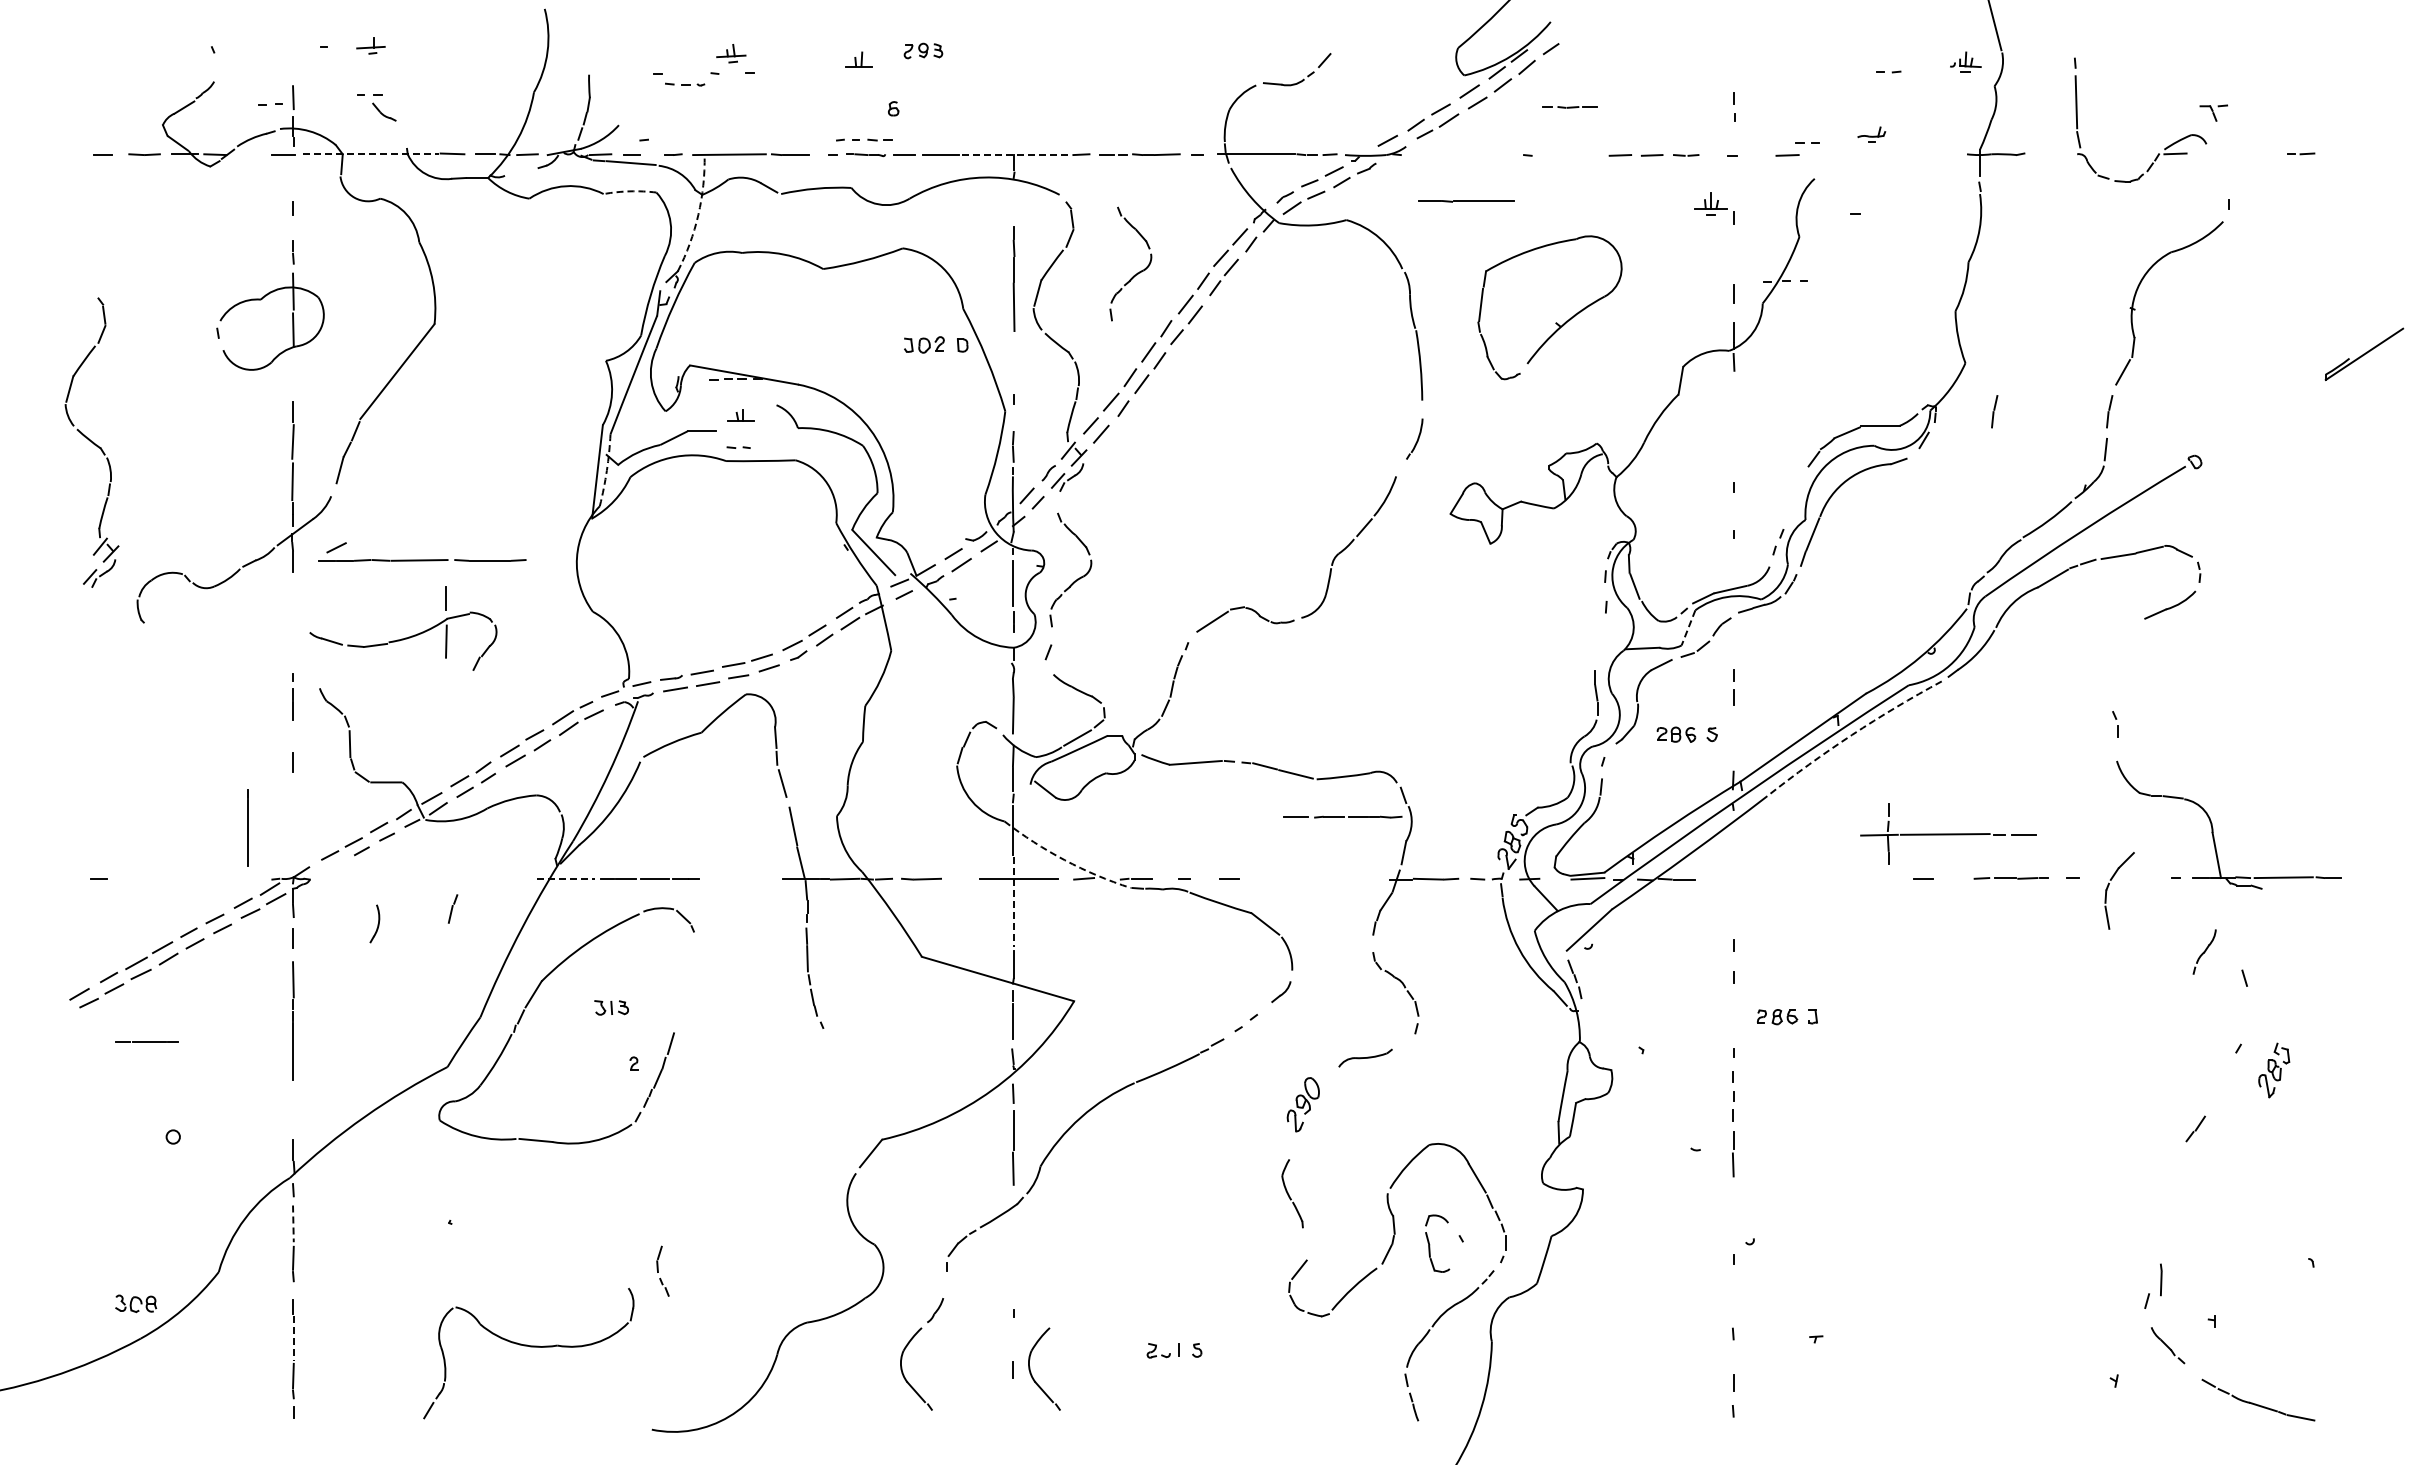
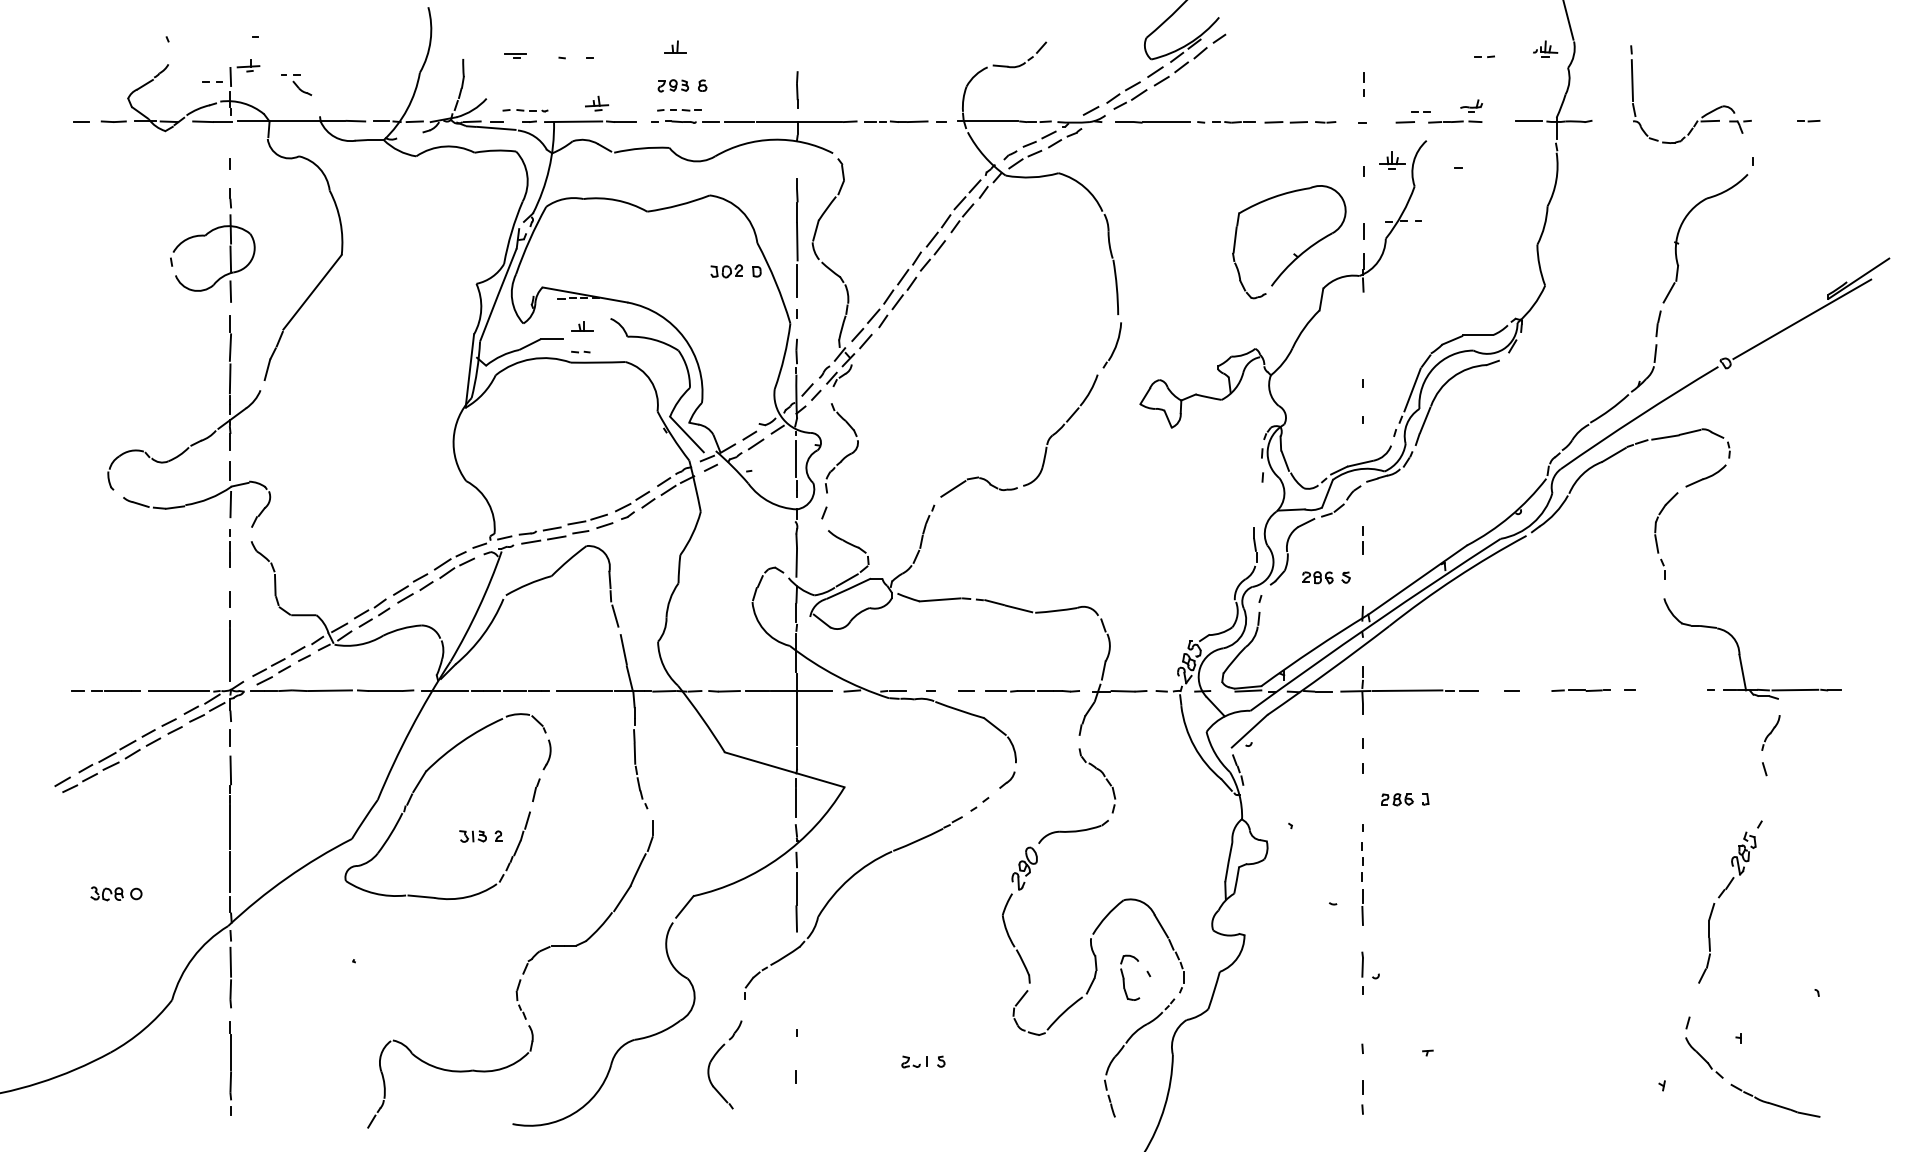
part: (370, 45) -> (248, 65), moved
part: (923, 50) -> (673, 85), moved
part: (731, 53) -> (597, 103), moved
line: (655, 67) -> (515, 53), added
part: (685, 84) -> (532, 110), moved
line: (1569, 107) -> (1233, 122), moved
part: (2213, 112) -> (1740, 126), moved
line: (1013, 113) -> (796, 89), added
line: (257, 154) -> (202, 121), added
line: (371, 154) -> (292, 121), dashed -> solid
line: (1850, 154) -> (1454, 121), added
line: (1944, 154) -> (1528, 121), added
line: (1017, 155) -> (799, 122), dashed -> solid
arc: (629, 191) -> (494, 150), dashed -> solid
line: (1466, 201) -> (1152, 122), moved
part: (1710, 203) -> (1391, 160), moved
arc: (698, 214) -> (549, 168), dashed -> solid
part: (1137, 272) -> (894, 214), removed
part: (1555, 322) -> (1293, 253), moved
line: (1013, 356) -> (796, 280), added
line: (293, 370) -> (230, 291), added
line: (2292, 405) -> (1802, 318), added
line: (1994, 411) -> (1568, 323), removed
part: (1414, 438) -> (1112, 344), size x1.43
part: (91, 442) -> (72, 348), removed
arc: (606, 470) -> (476, 370), dashed -> solid
line: (1796, 495) -> (1412, 389), added
part: (422, 559) -> (332, 689), moved
line: (1688, 627) -> (1327, 493), dashed -> solid
part: (405, 637) -> (198, 501), moved
arc: (1852, 735) -> (1456, 578), dashed -> solid
part: (1342, 816) -> (1032, 690), moved
line: (247, 827) -> (230, 650), moved
part: (1948, 833) -> (1410, 689), moved
arc: (1064, 860) -> (836, 676), dashed -> solid
line: (227, 878) -> (178, 690), added
line: (566, 878) -> (445, 690), dashed -> solid
line: (743, 878) -> (584, 690), added
line: (963, 878) -> (757, 690), added
part: (2109, 885) -> (1658, 518), moved
line: (1013, 902) -> (796, 709), dashed -> solid
part: (452, 908) -> (535, 789), moved
part: (374, 923) -> (546, 754), moved
part: (2204, 951) -> (1770, 732), moved
part: (611, 1007) -> (472, 836), moved
line: (146, 1041) -> (115, 690), moved
part: (1365, 1058) -> (1073, 832), size x1.67
part: (2274, 1070) -> (1744, 853), moved
line: (293, 1108) -> (230, 871), added
part: (776, 1161) -> (610, 913), added
part: (1292, 1193) -> (1016, 938), size x1.67
part: (2170, 1199) -> (1706, 943), added
line: (293, 1224) -> (230, 962), dashed -> solid
line: (2161, 1279) -> (1362, 964), moved
part: (136, 1303) -> (107, 893), moved
line: (293, 1339) -> (230, 1053), dashed -> solid
part: (2167, 1345) -> (1704, 1057), size x1.43
part: (530, 1347) -> (451, 1072), moved
part: (1032, 1374) -> (811, 1080), removed

